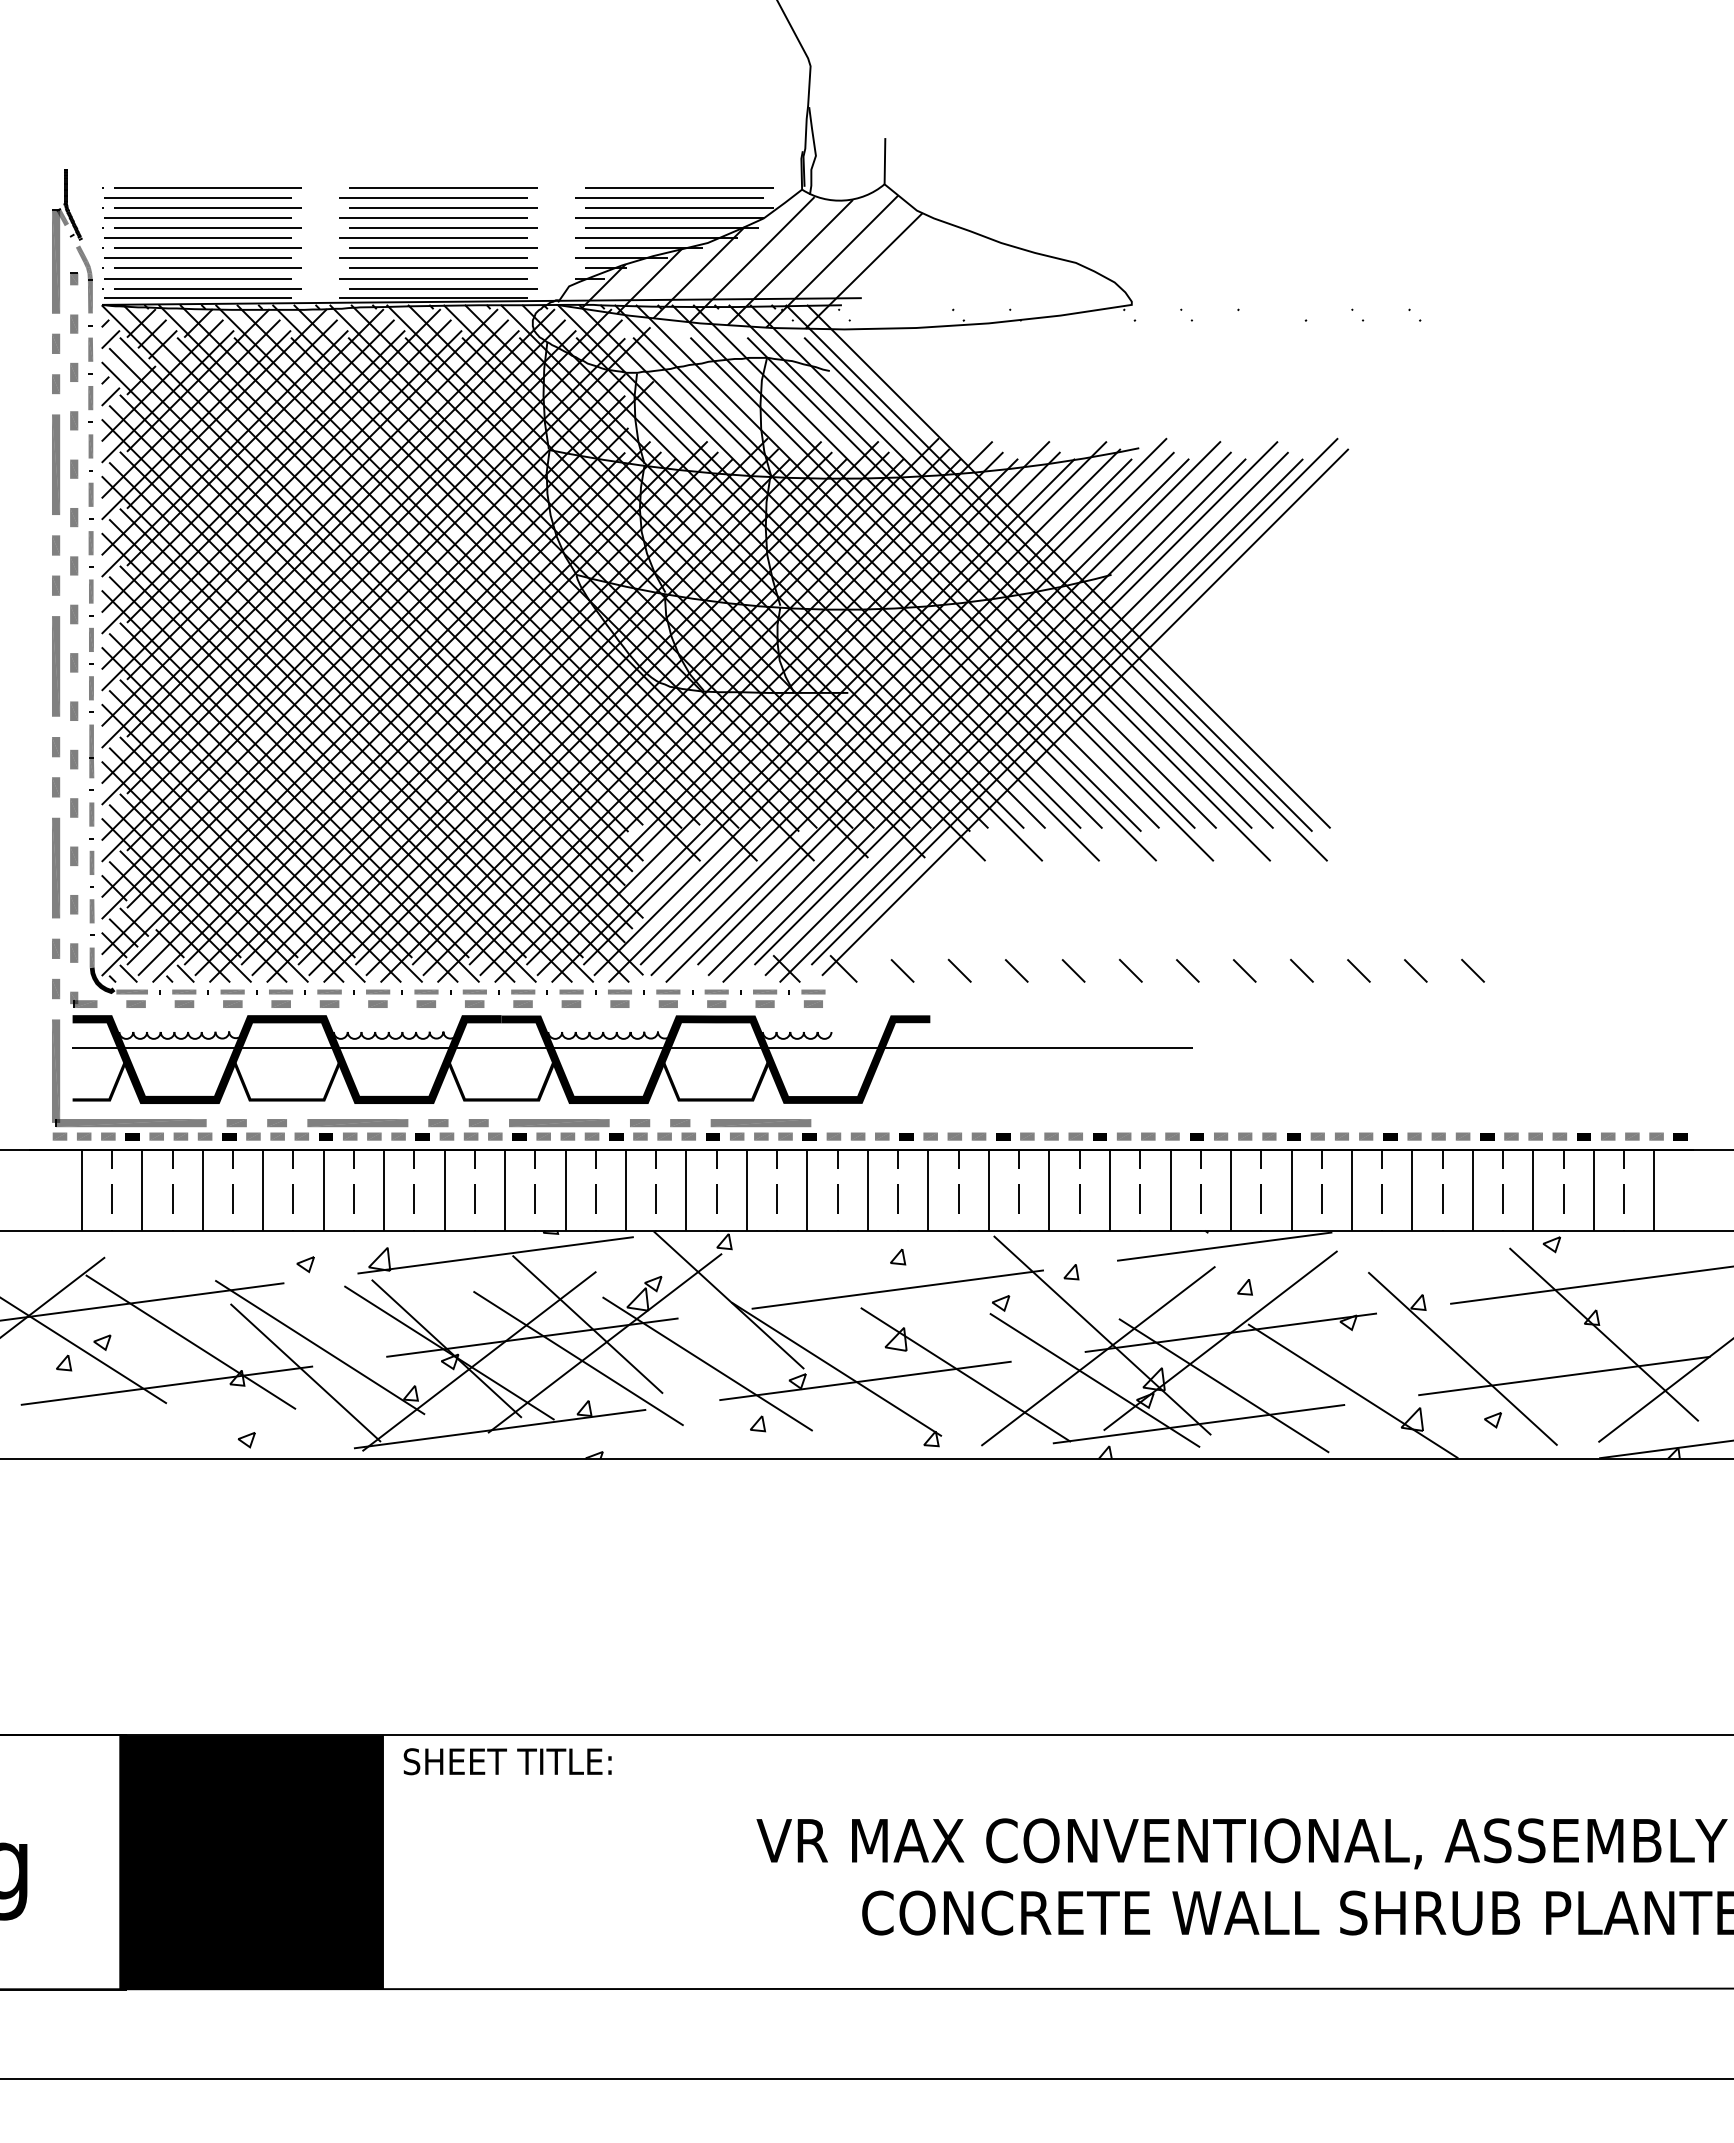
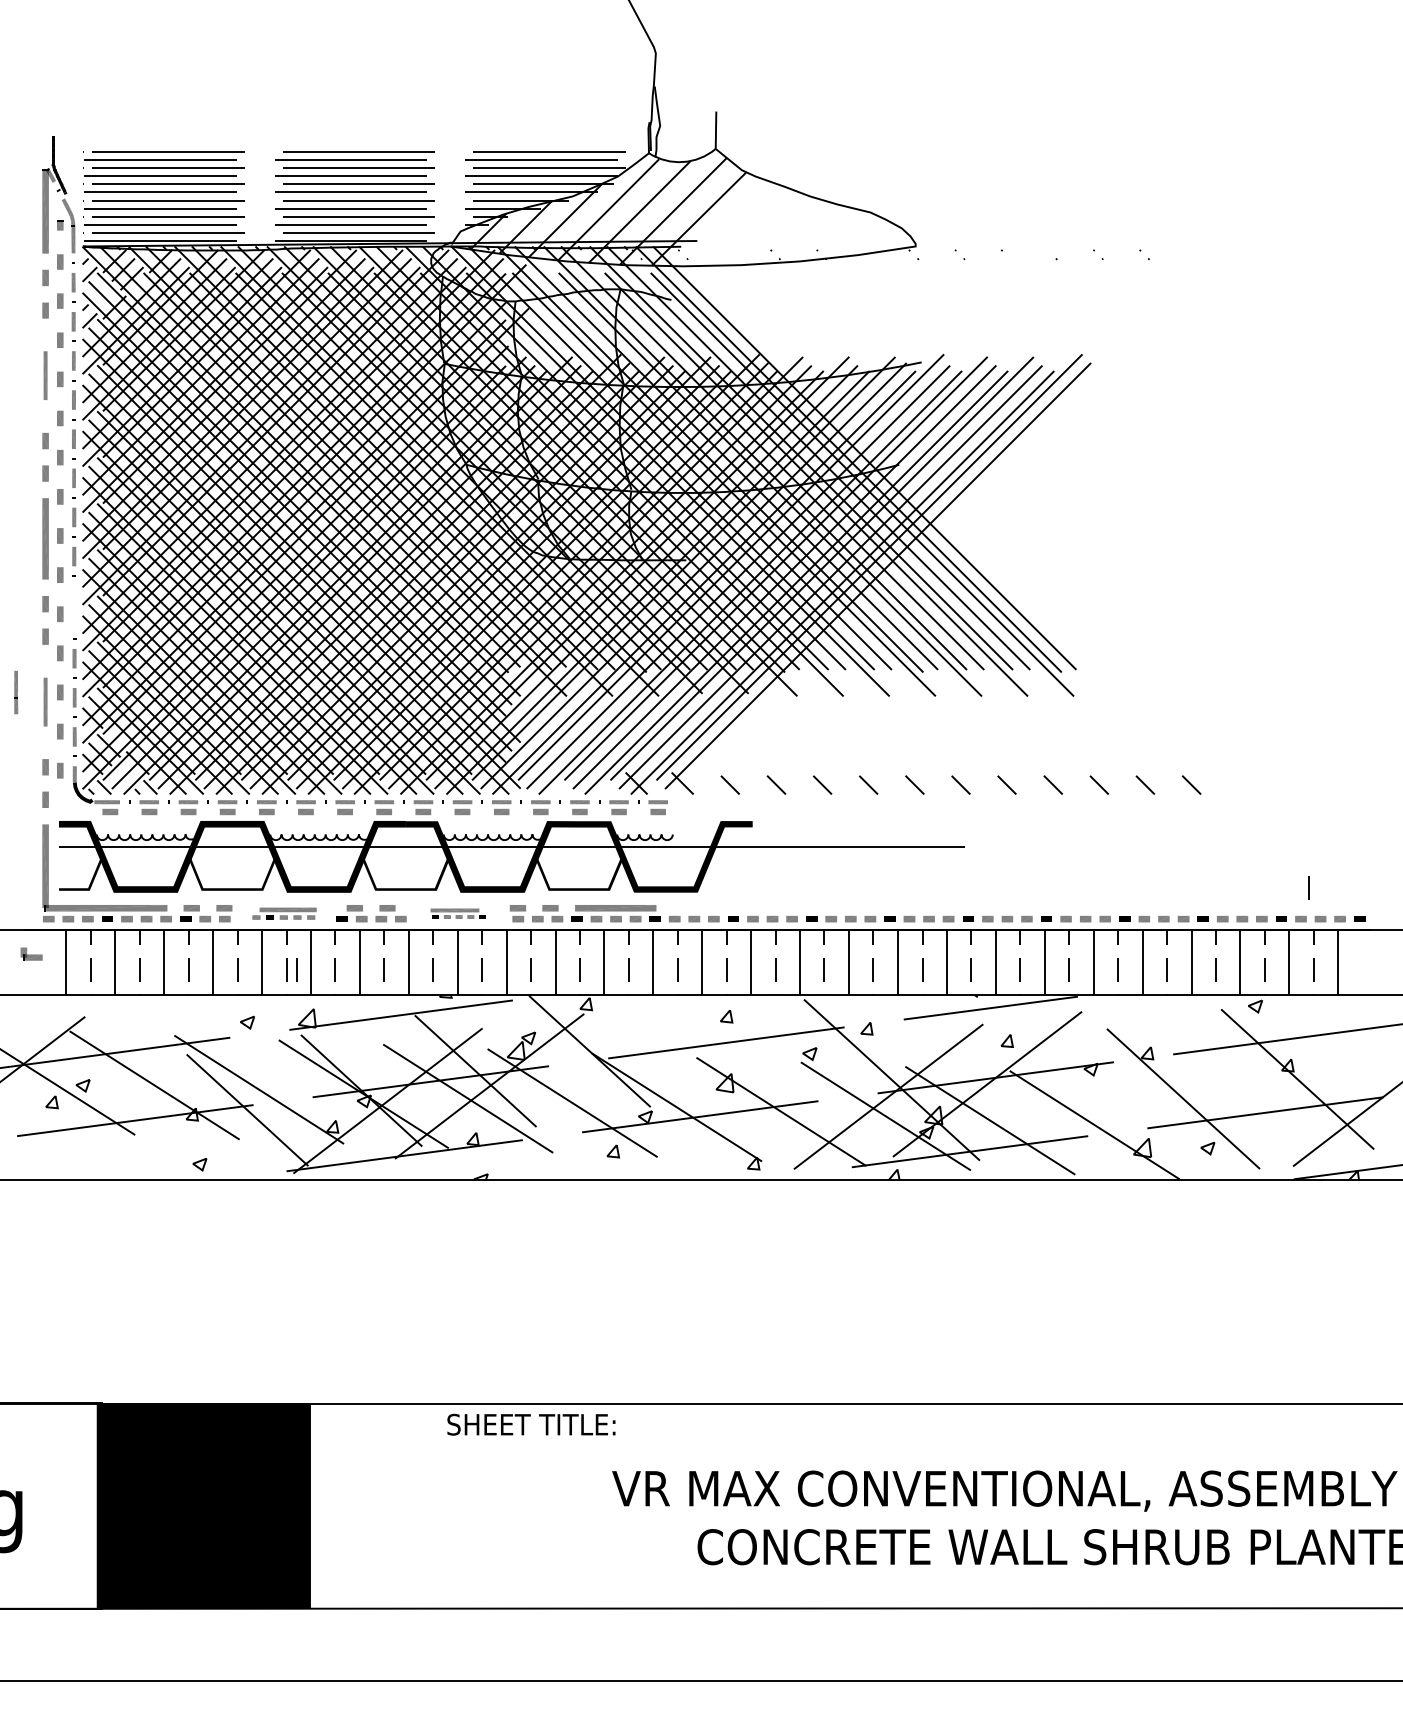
part: (55, 464) -> (45, 375), size x0.6
part: (91, 751) -> (16, 692), moved
part: (55, 868) -> (45, 702), size x0.6
part: (83, 999) -> (31, 953), moved
line: (1617, 1097) -> (1308, 887), added
part: (351, 1129) -> (284, 913), size x0.7
part: (566, 1129) -> (458, 913), size x0.6
line: (365, 1198) -> (295, 969), added
text: (507, 1761) -> (531, 1424), moved

